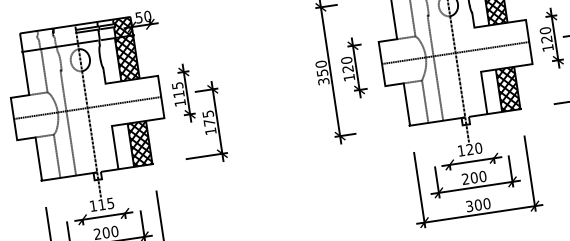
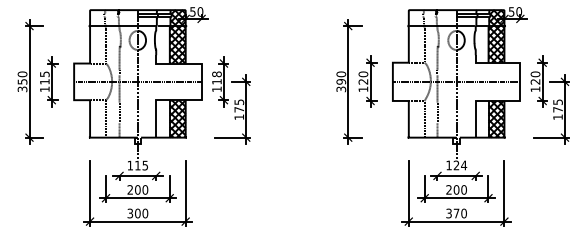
text: (321, 72) -> (340, 81), 350 -> 390
text: (177, 85) -> (216, 74), 115 -> 118
text: (479, 148) -> (464, 165), 120 -> 124
text: (478, 205) -> (456, 213), 300 -> 370

